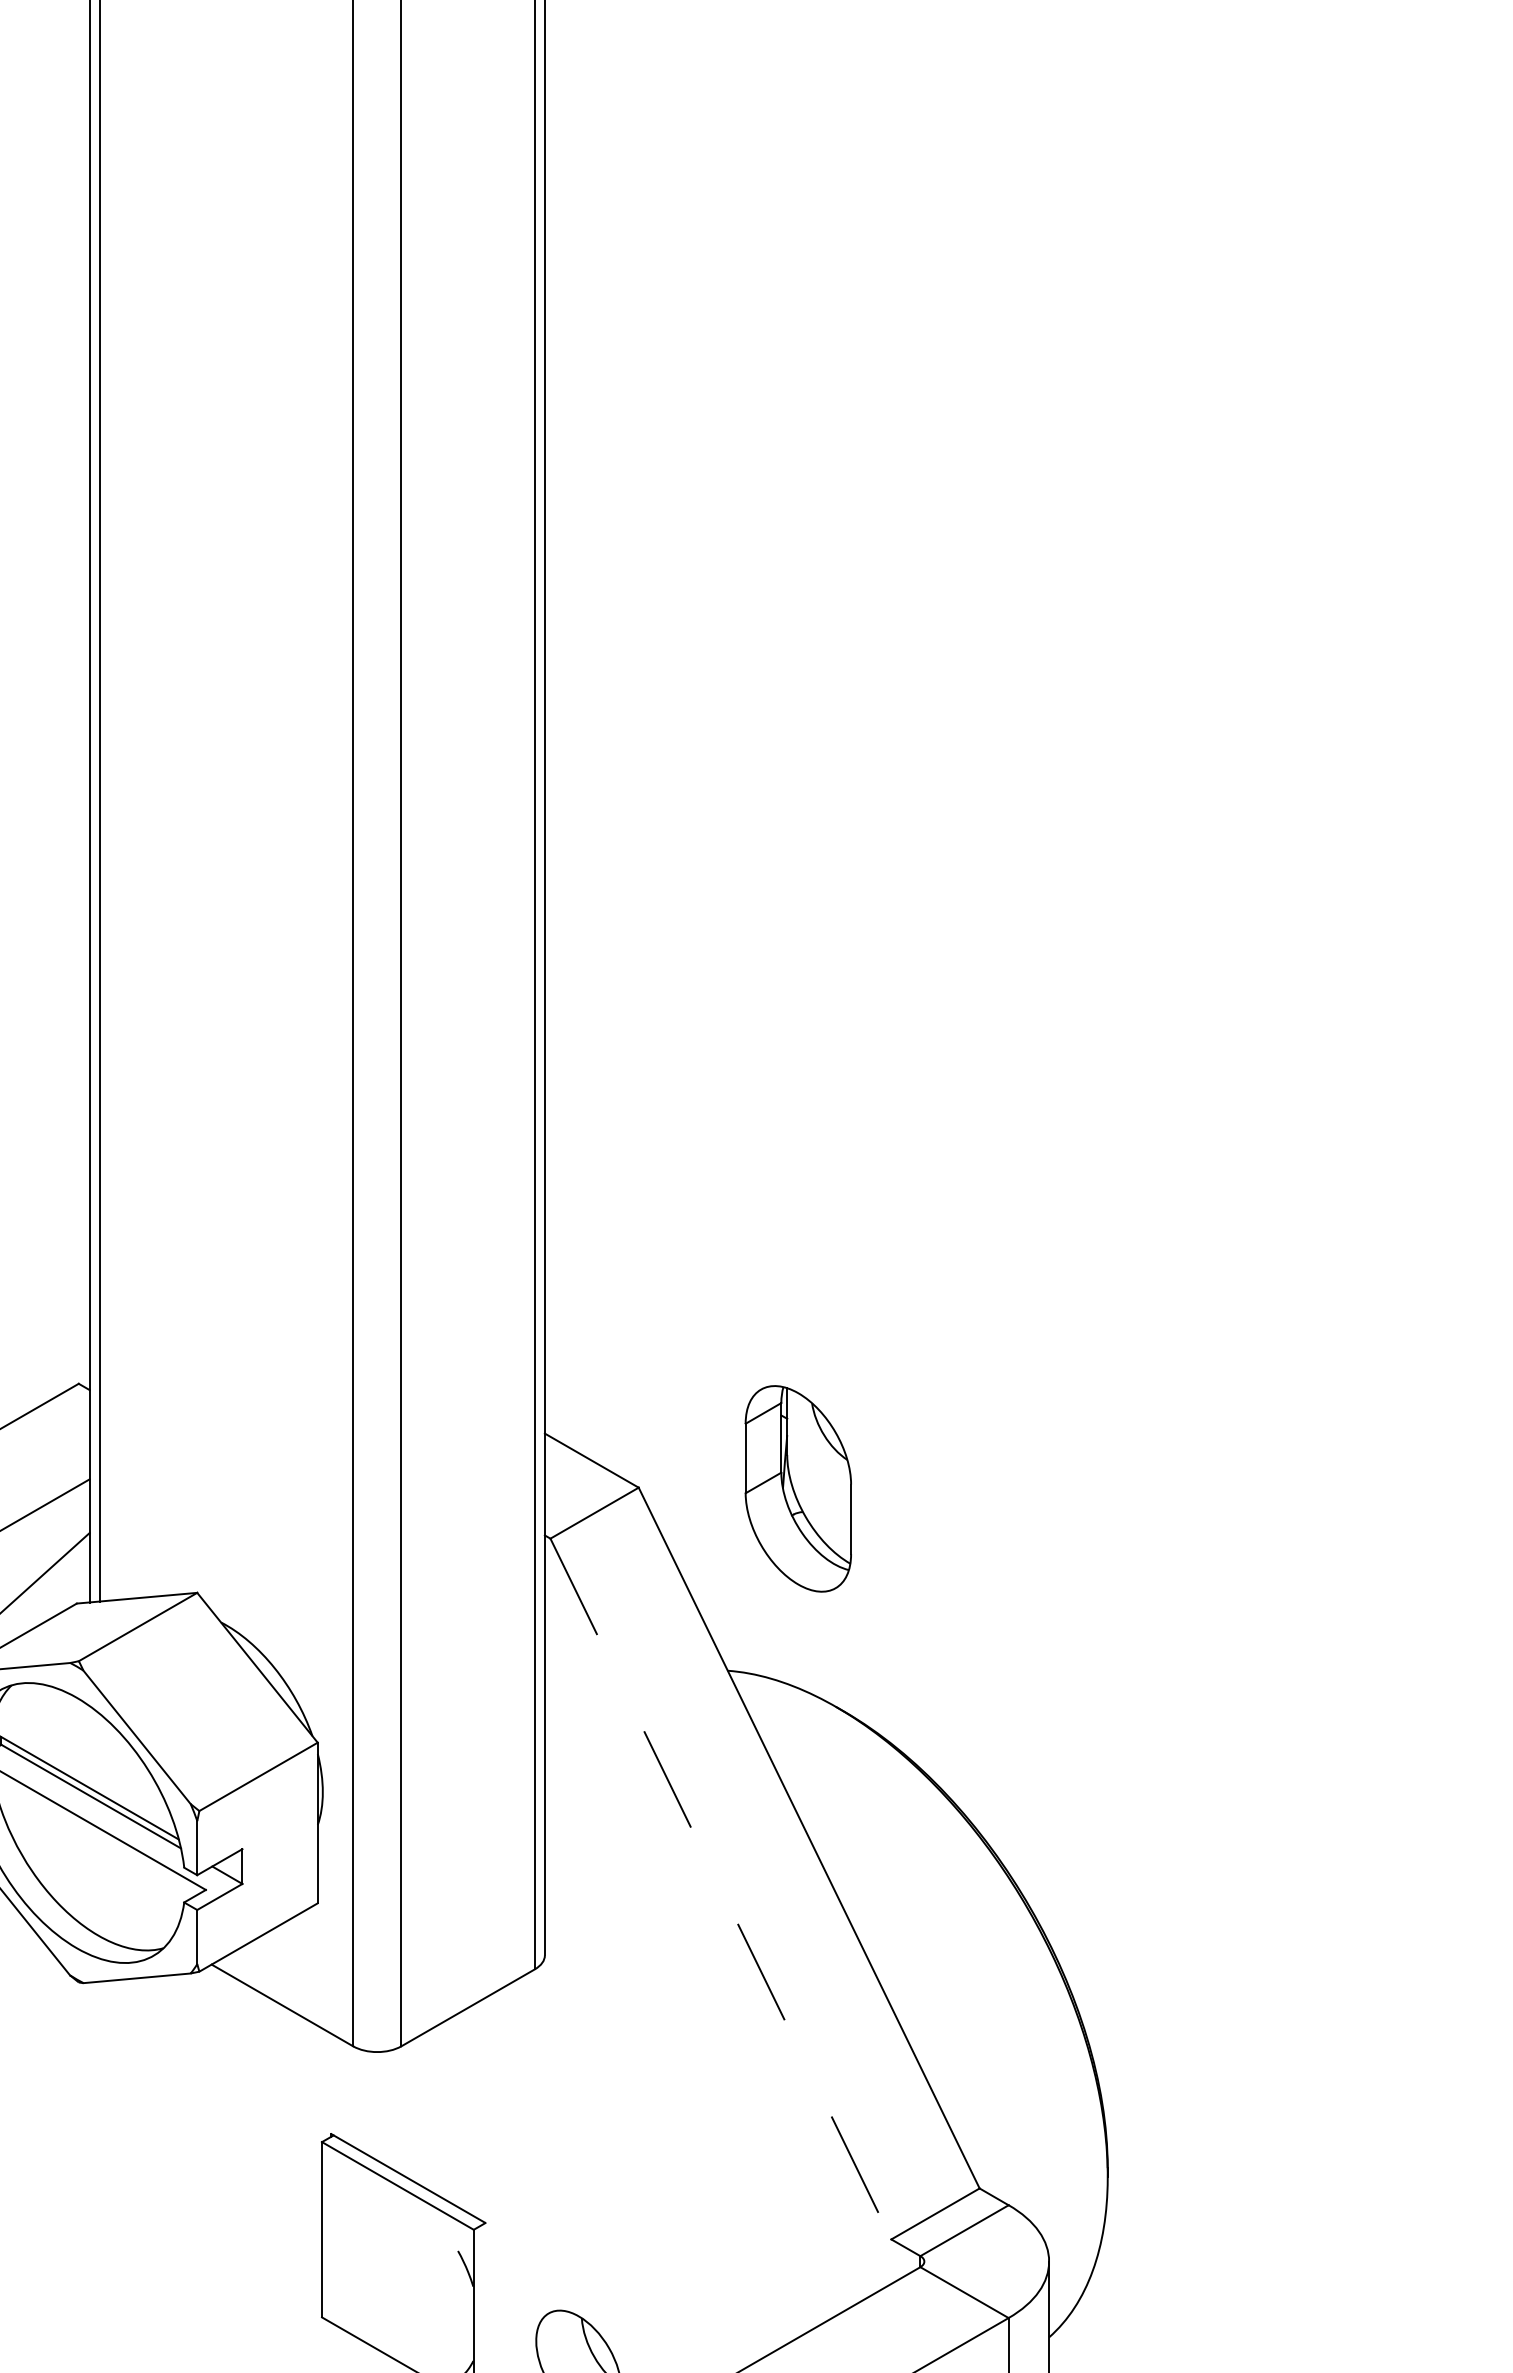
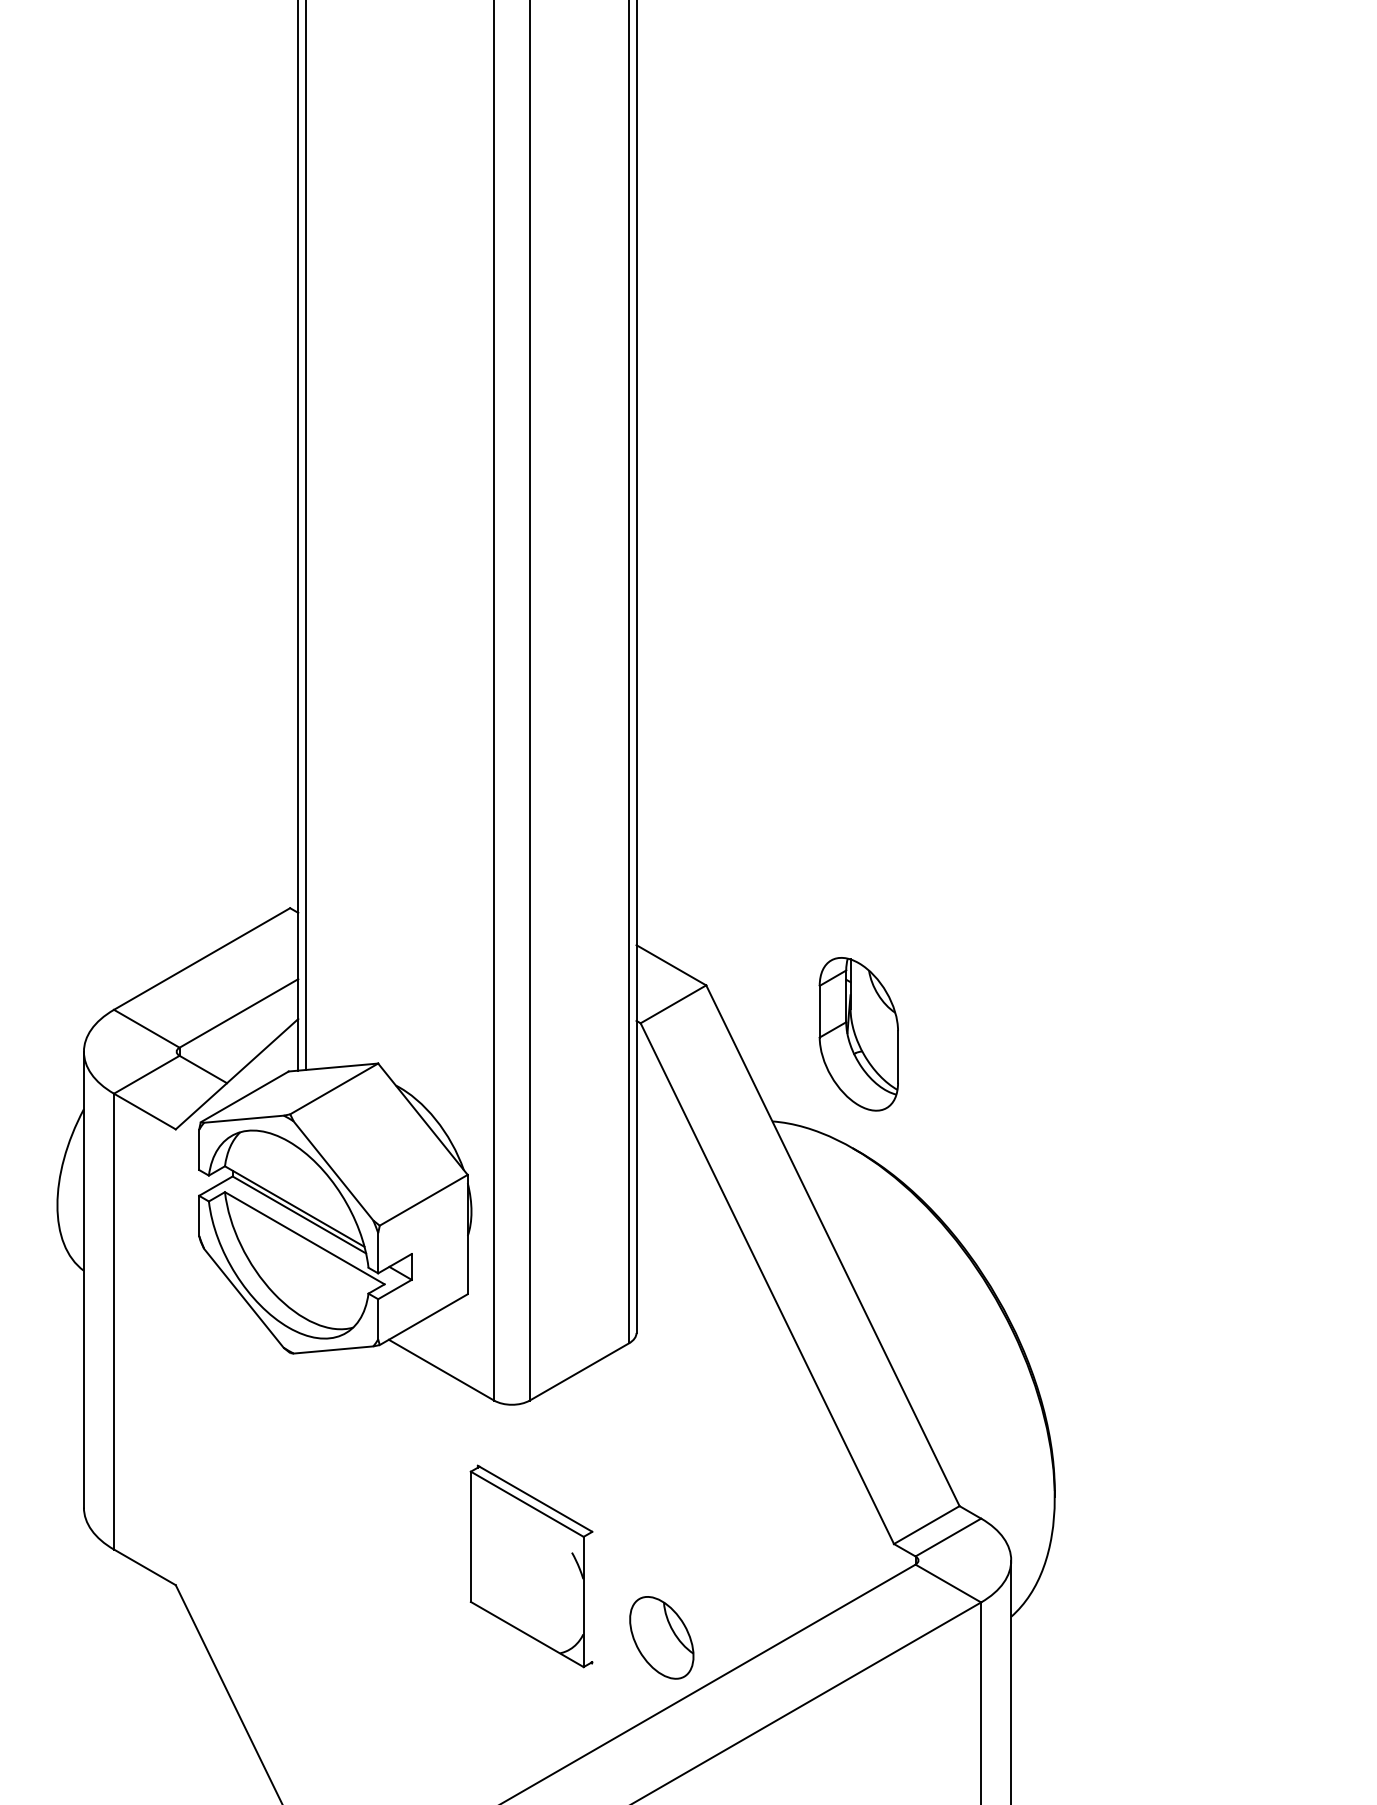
part: (797, 1489) -> (858, 1034), moved
line: (721, 1888) -> (767, 1283), dashed -> solid

